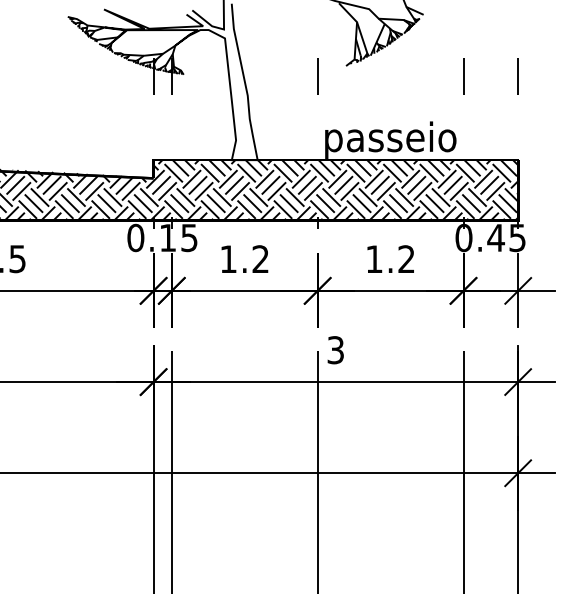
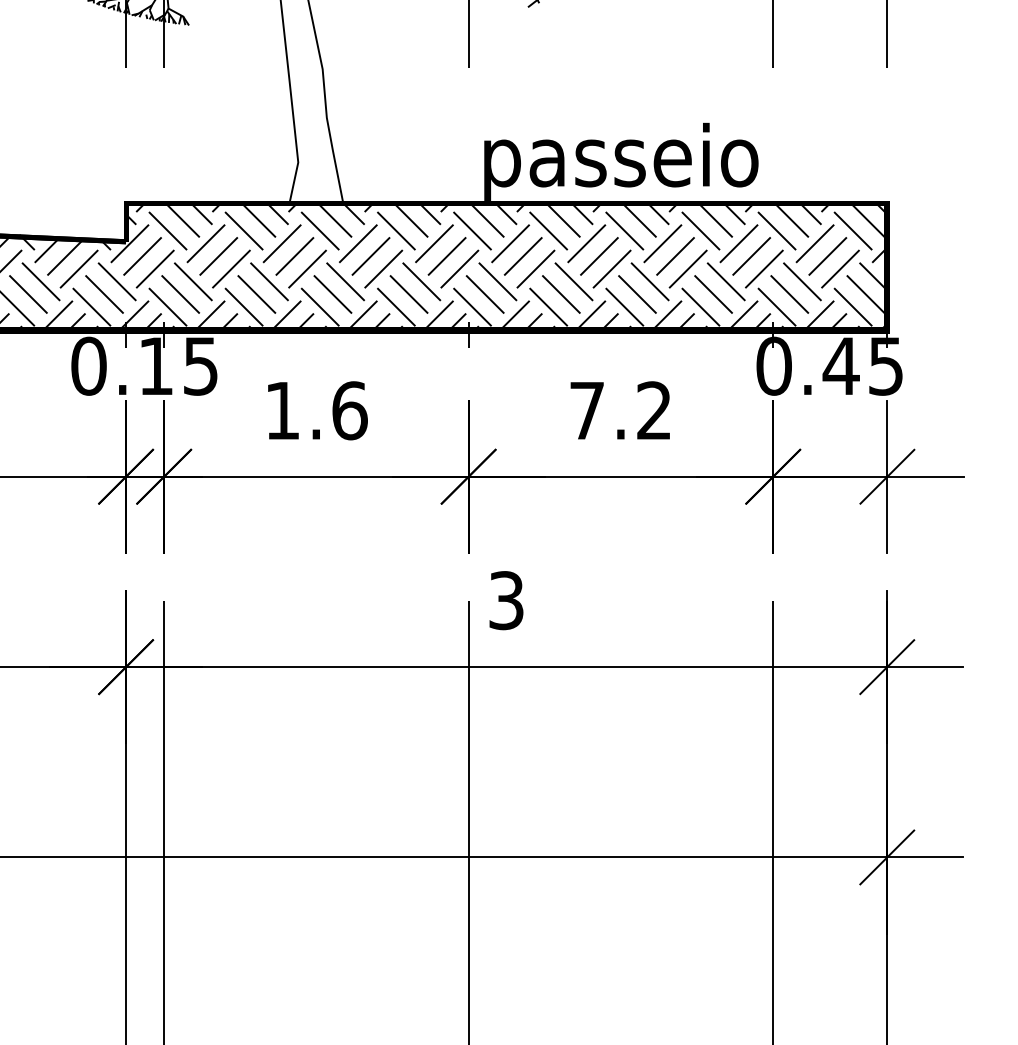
text: (374, 258) -> (587, 409), 1.2 -> 7.2
text: (260, 259) -> (349, 411), 1.2 -> 1.6

